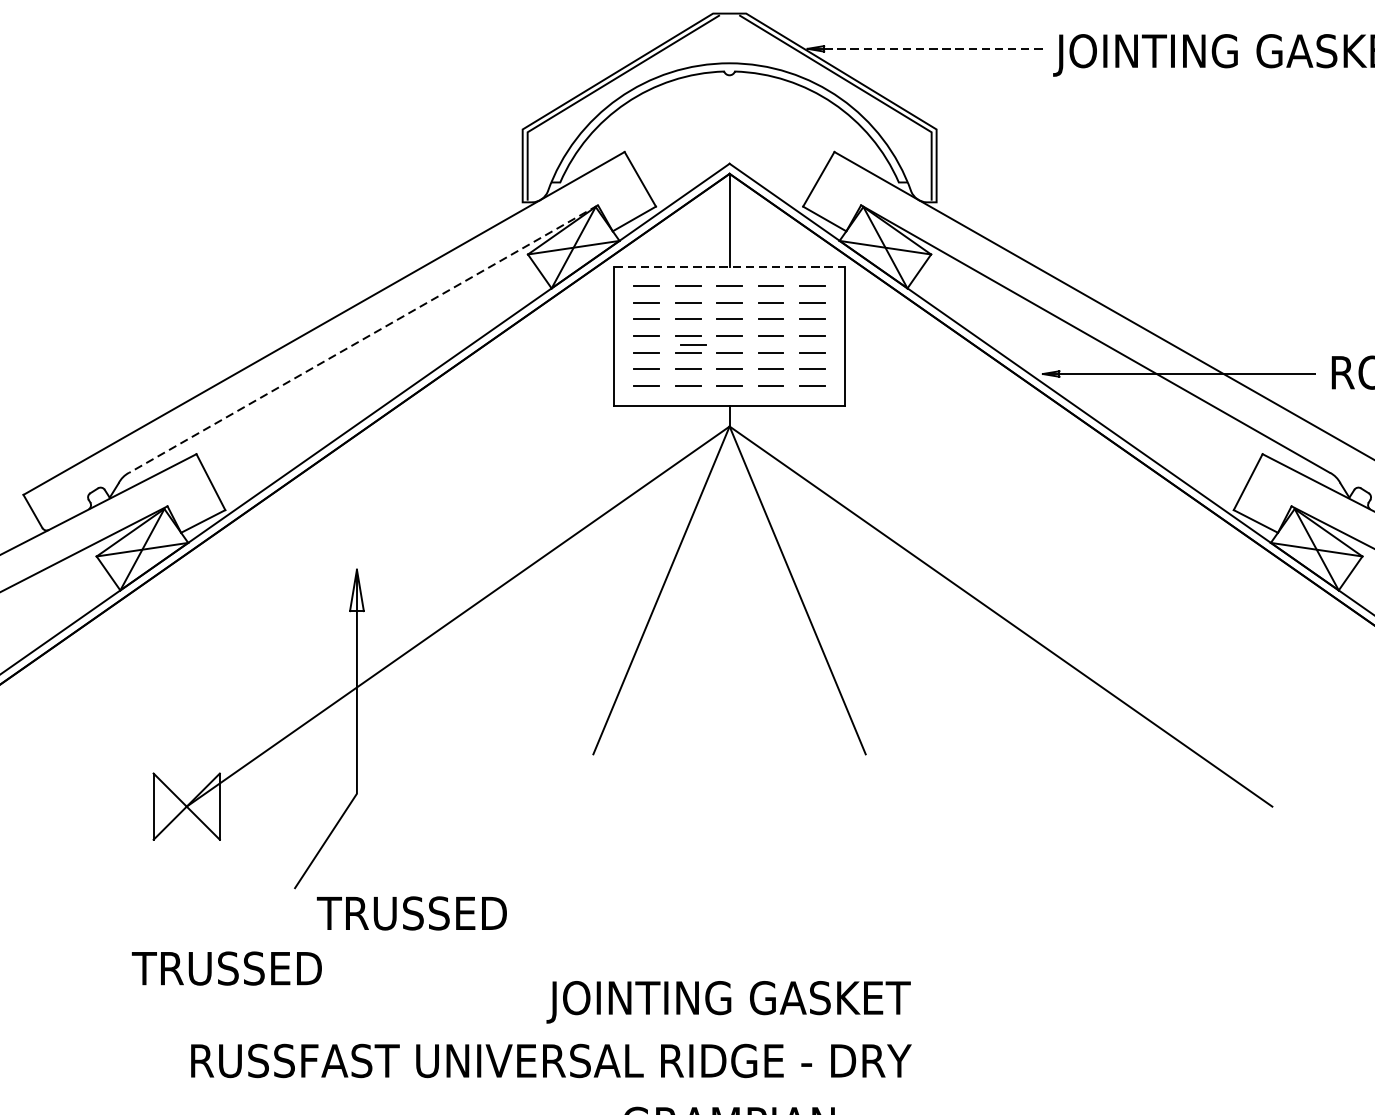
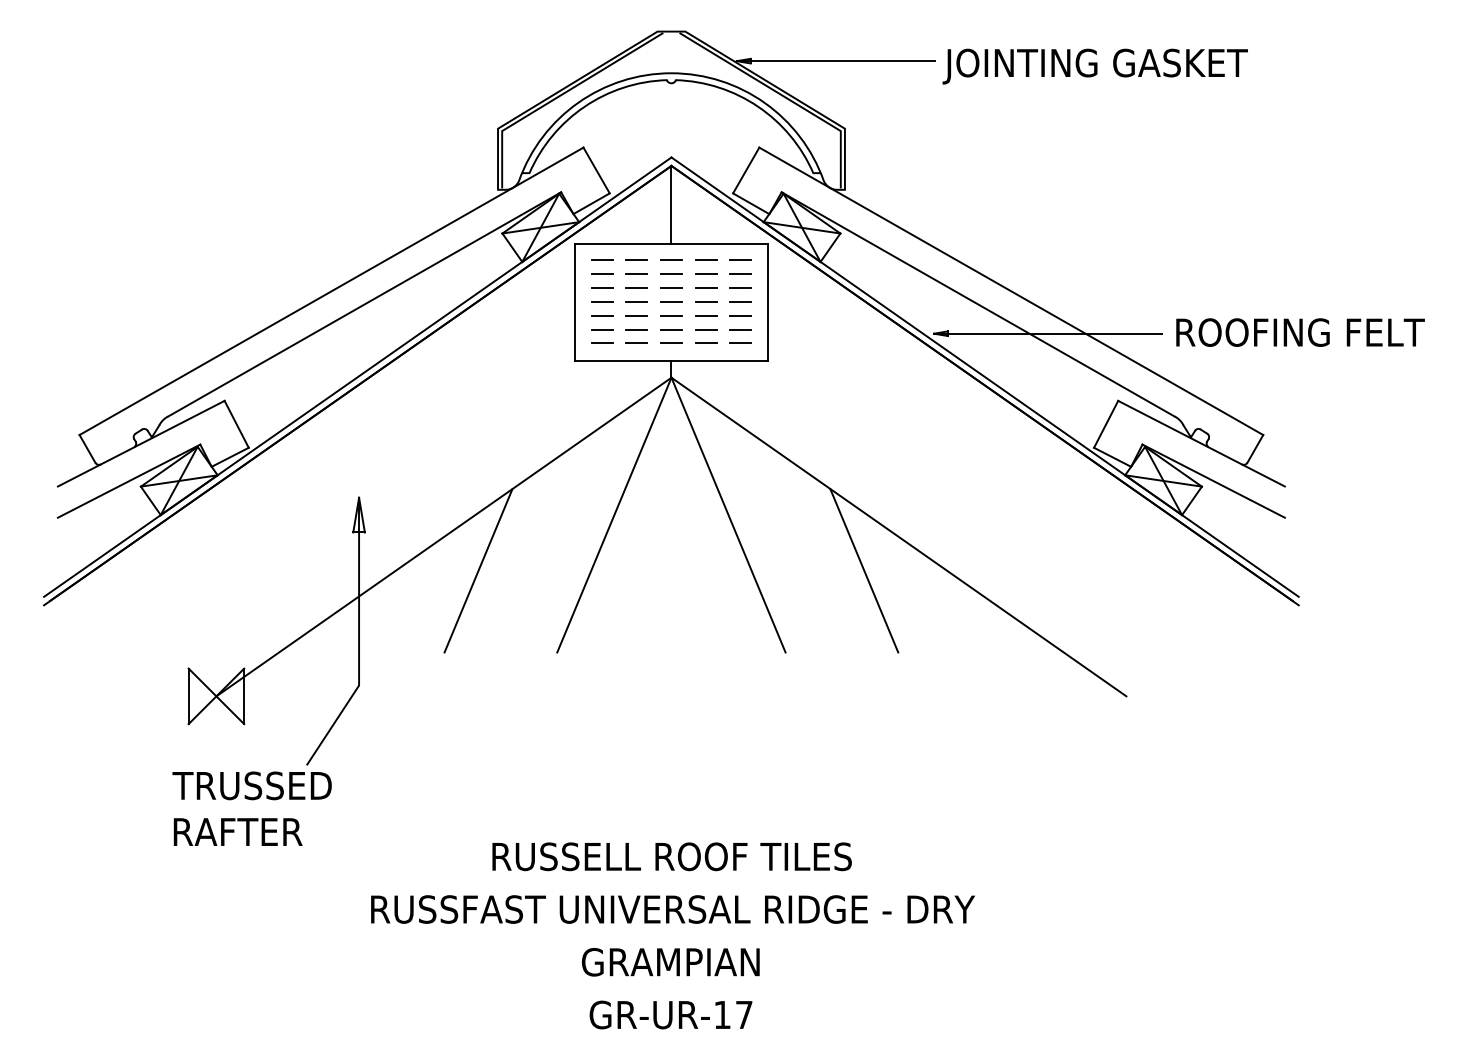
line: (934, 49) -> (843, 61), dashed -> solid
line: (729, 267) -> (671, 244), dashed -> solid
line: (363, 339) -> (364, 304), dashed -> solid
line: (693, 343) -> (641, 308), removed
line: (499, 656) -> (478, 570), added
line: (959, 656) -> (864, 570), added
text: (411, 913) -> (251, 785), moved
text: (226, 967) -> (249, 831), TRUSSED -> RAFTER
text: (729, 1002) -> (671, 860), JOINTING GASKET -> RUSSELL ROOF TILES
text: (550, 1060) -> (672, 909), moved

